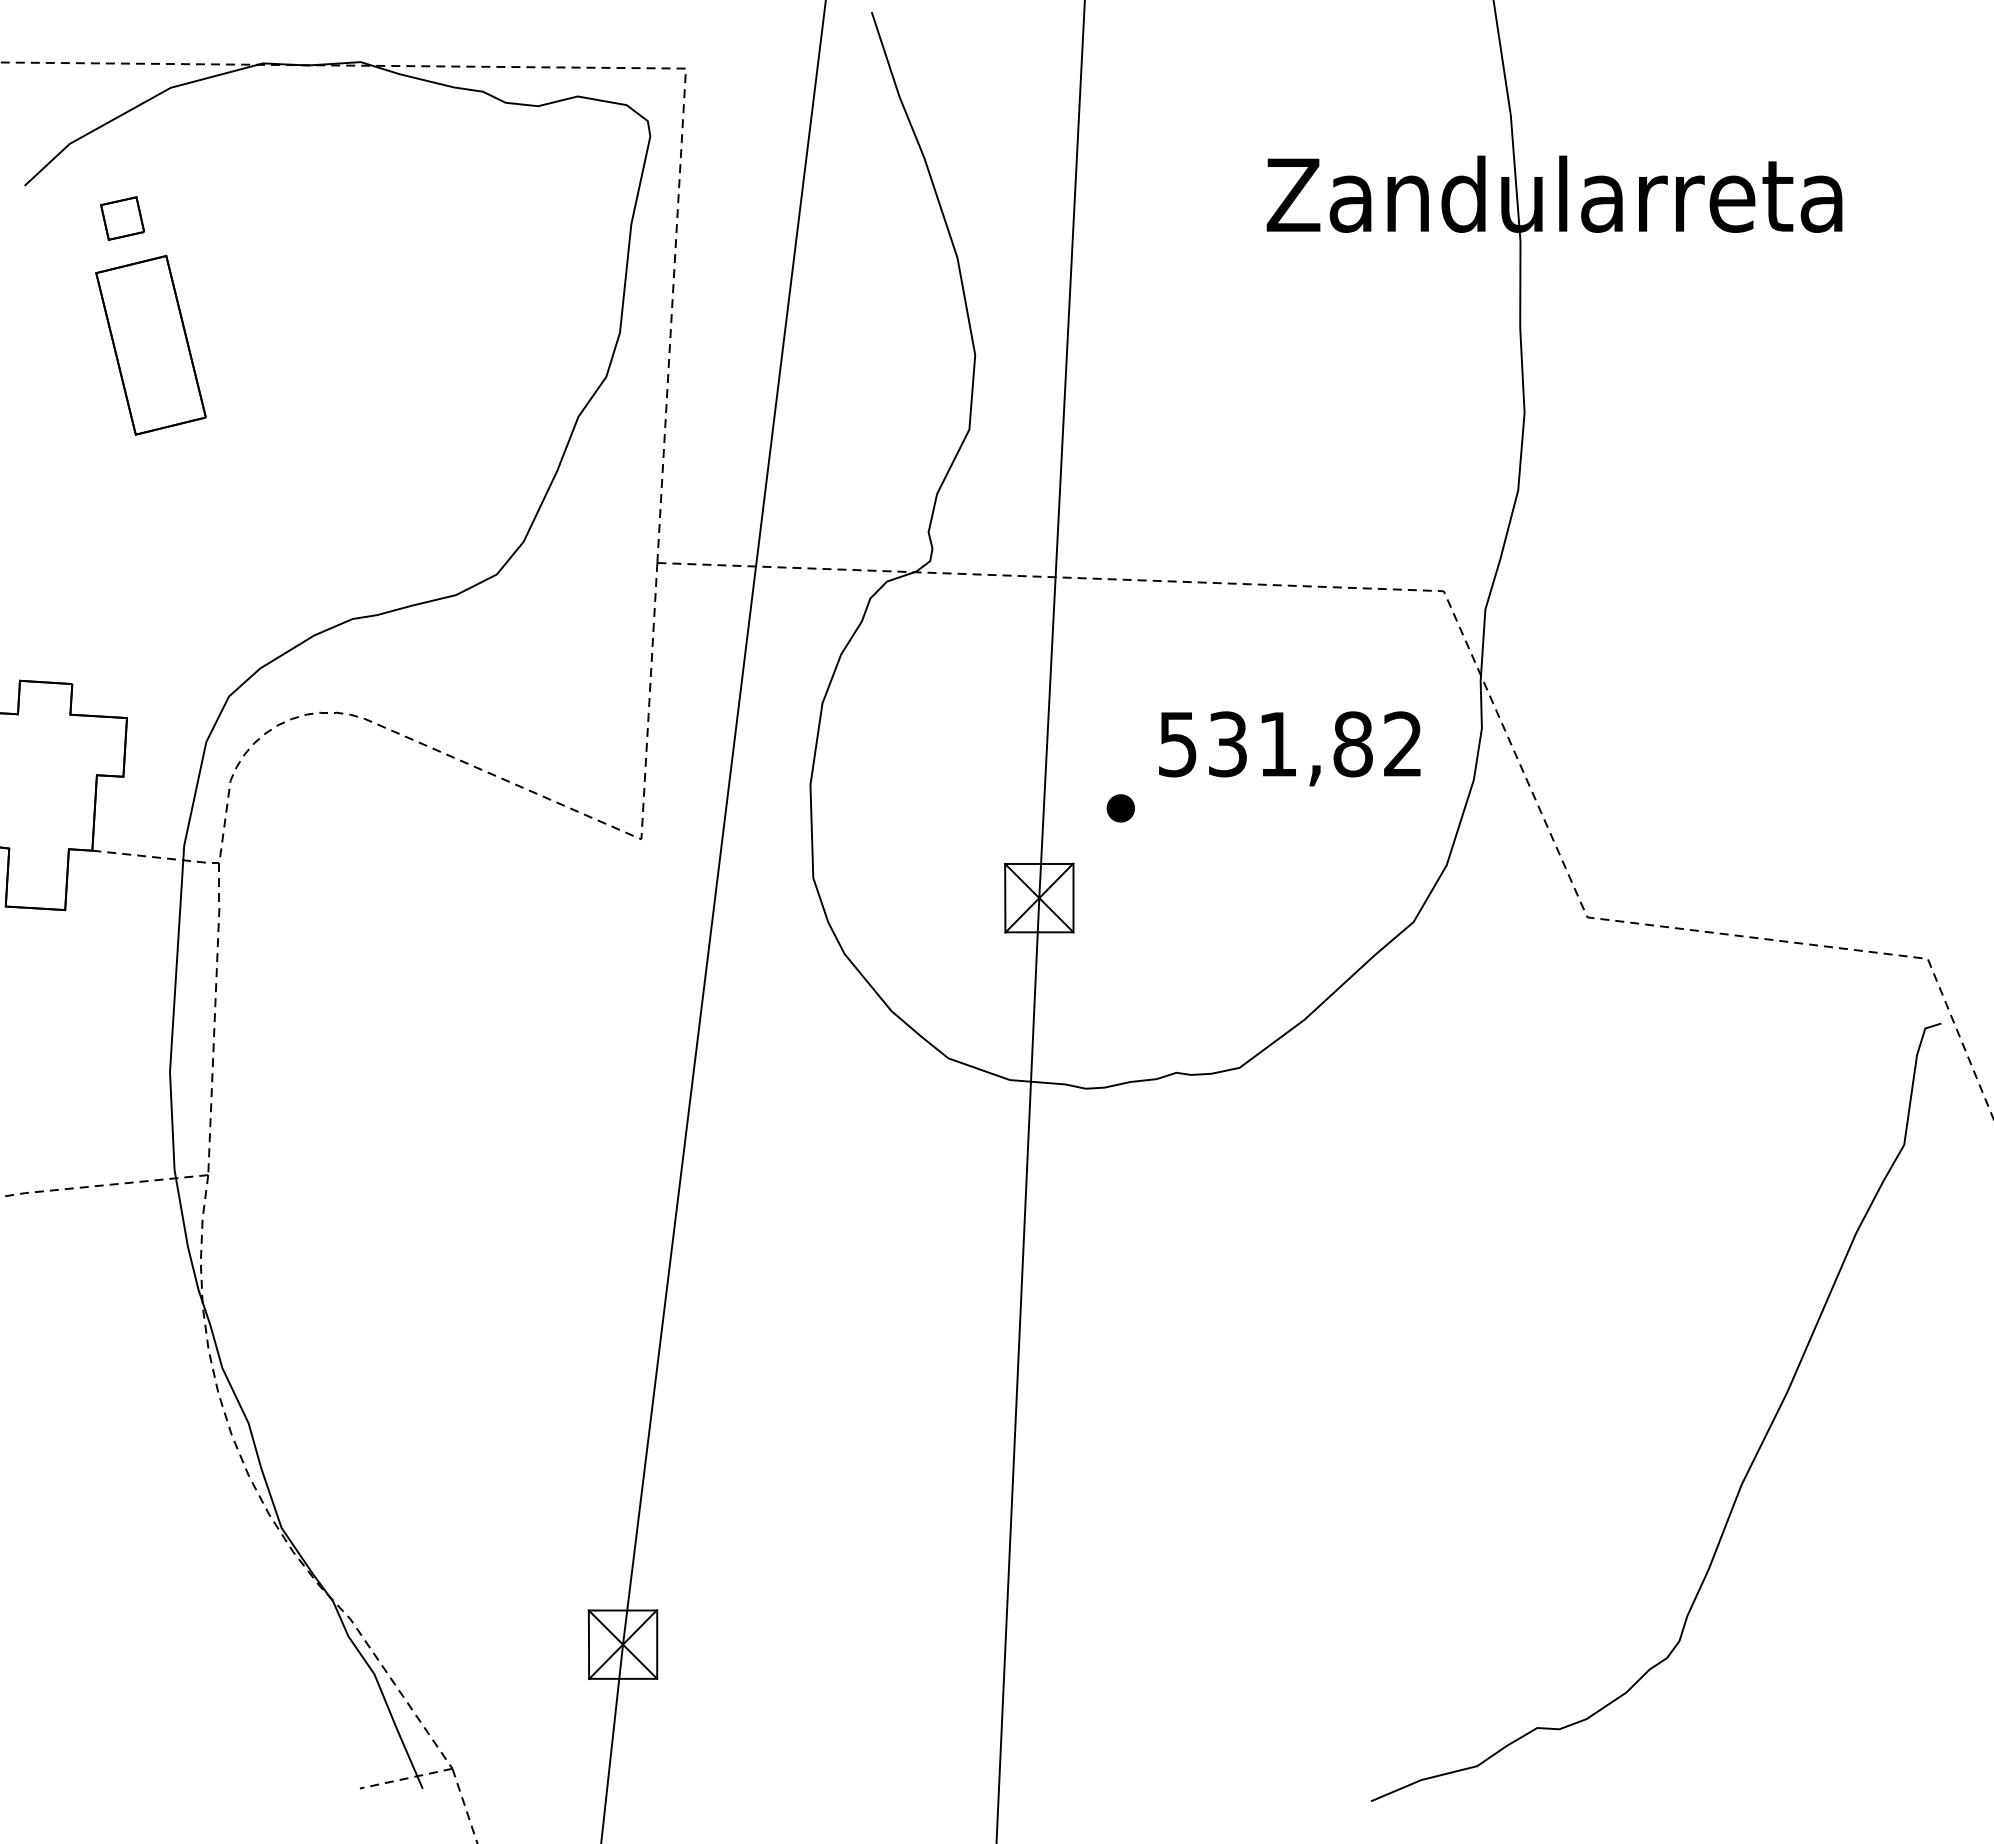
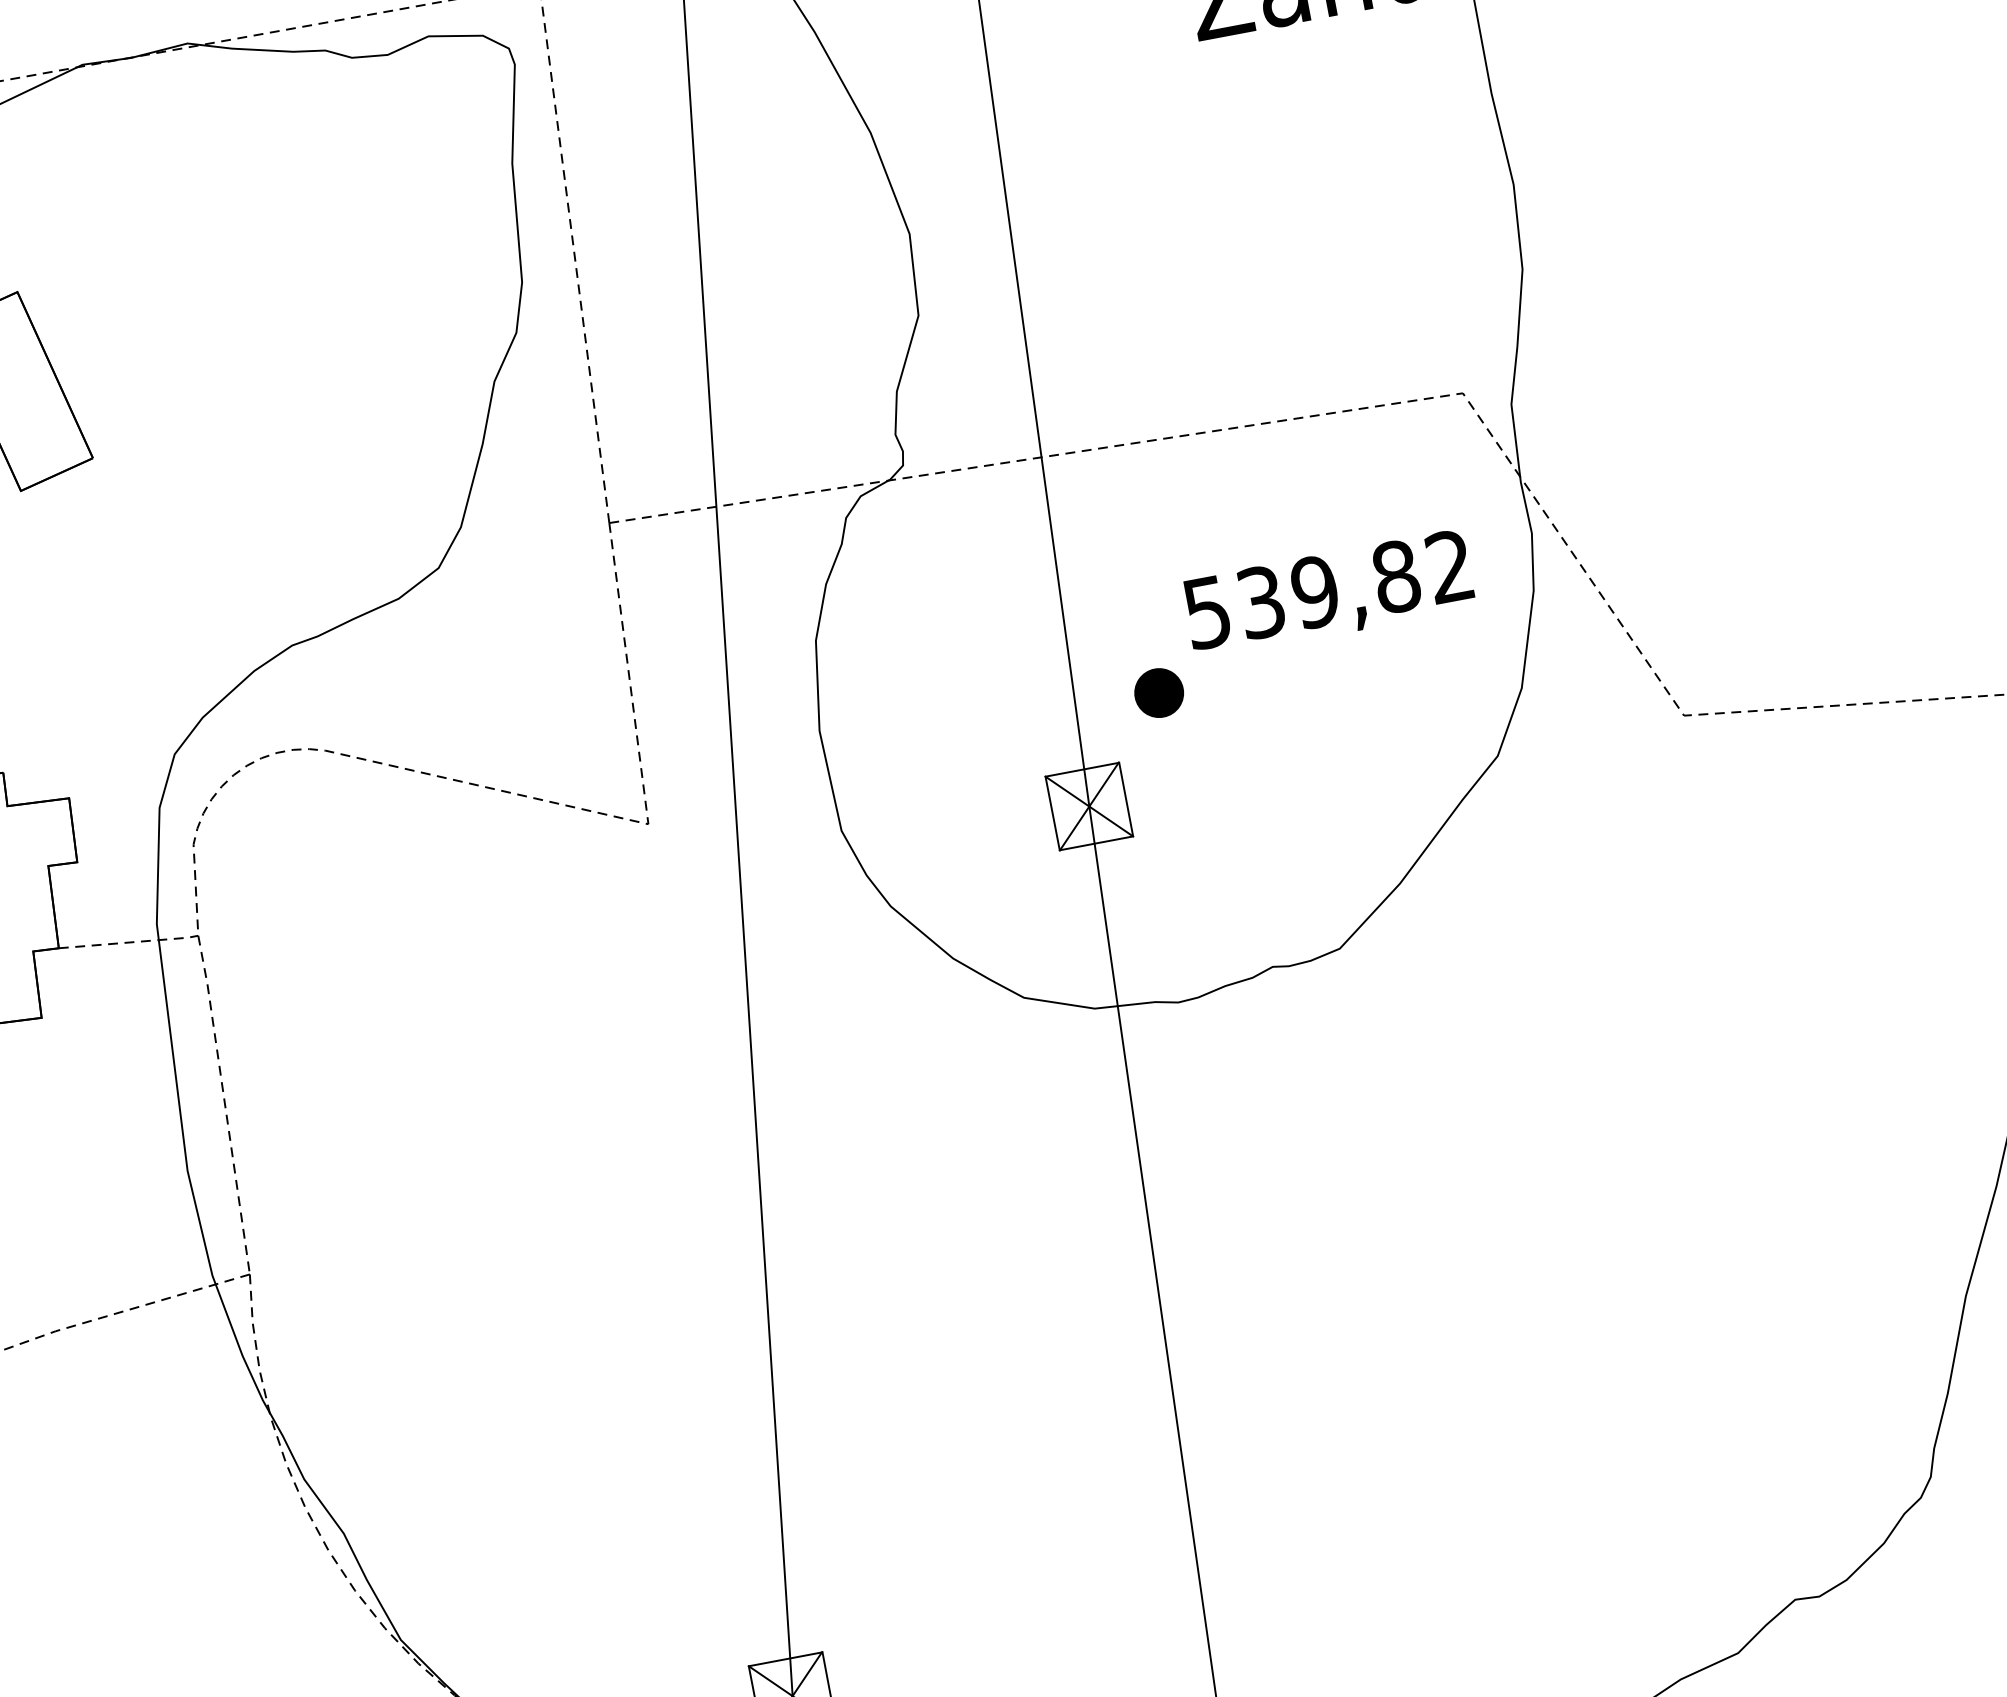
text: (1277, 744) -> (1314, 592), 531,82 -> 539,82
part: (1120, 808) -> (1158, 693), size x1.6

